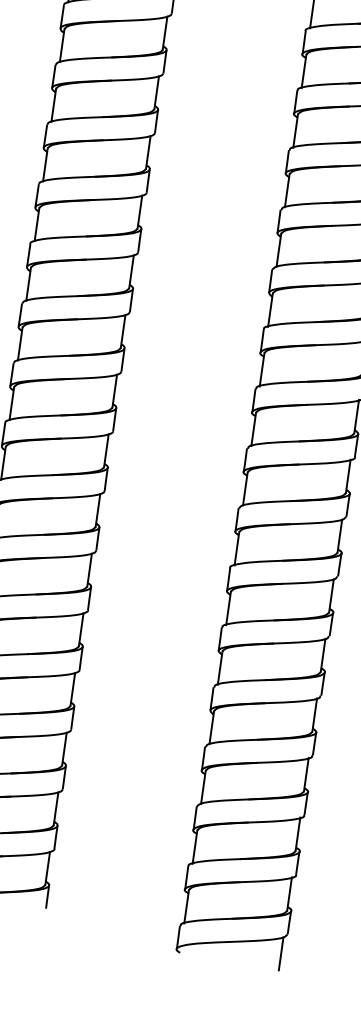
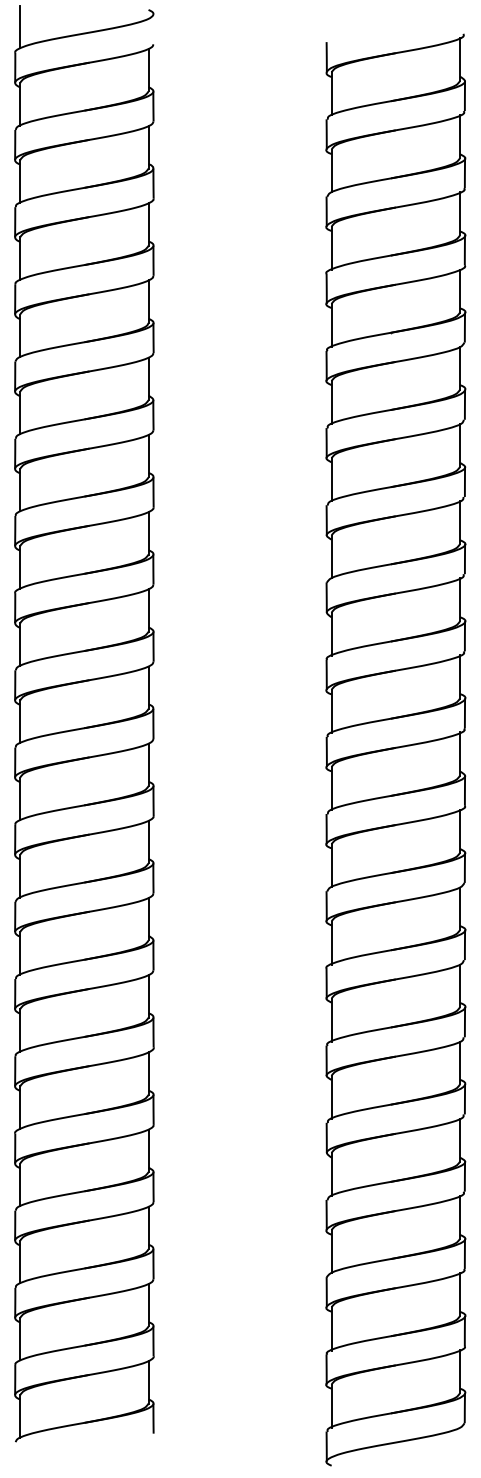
line: (280, 953) -> (459, 1448), removed

